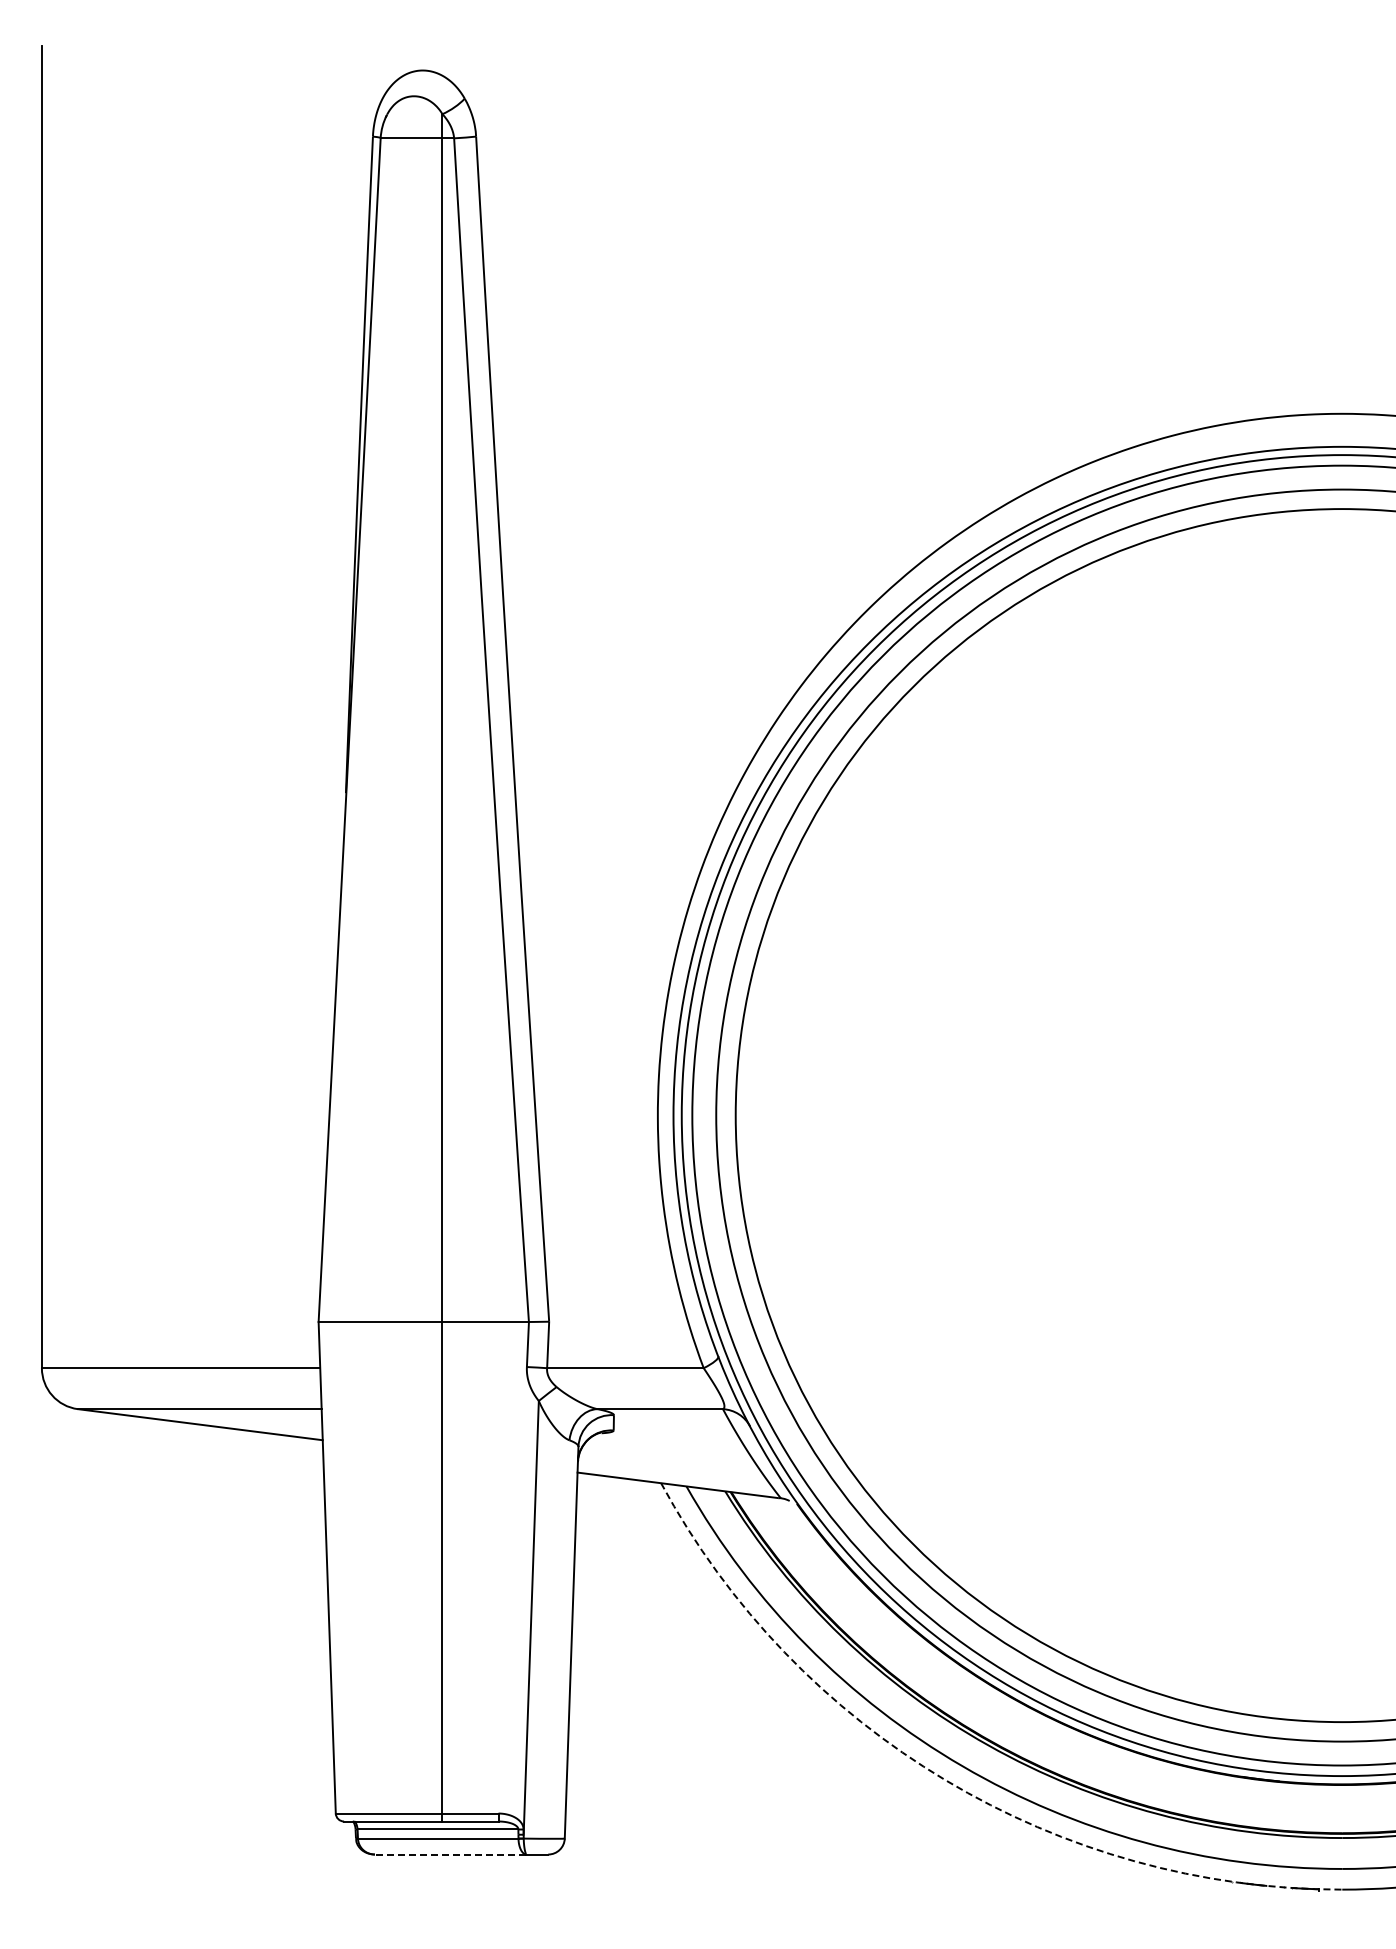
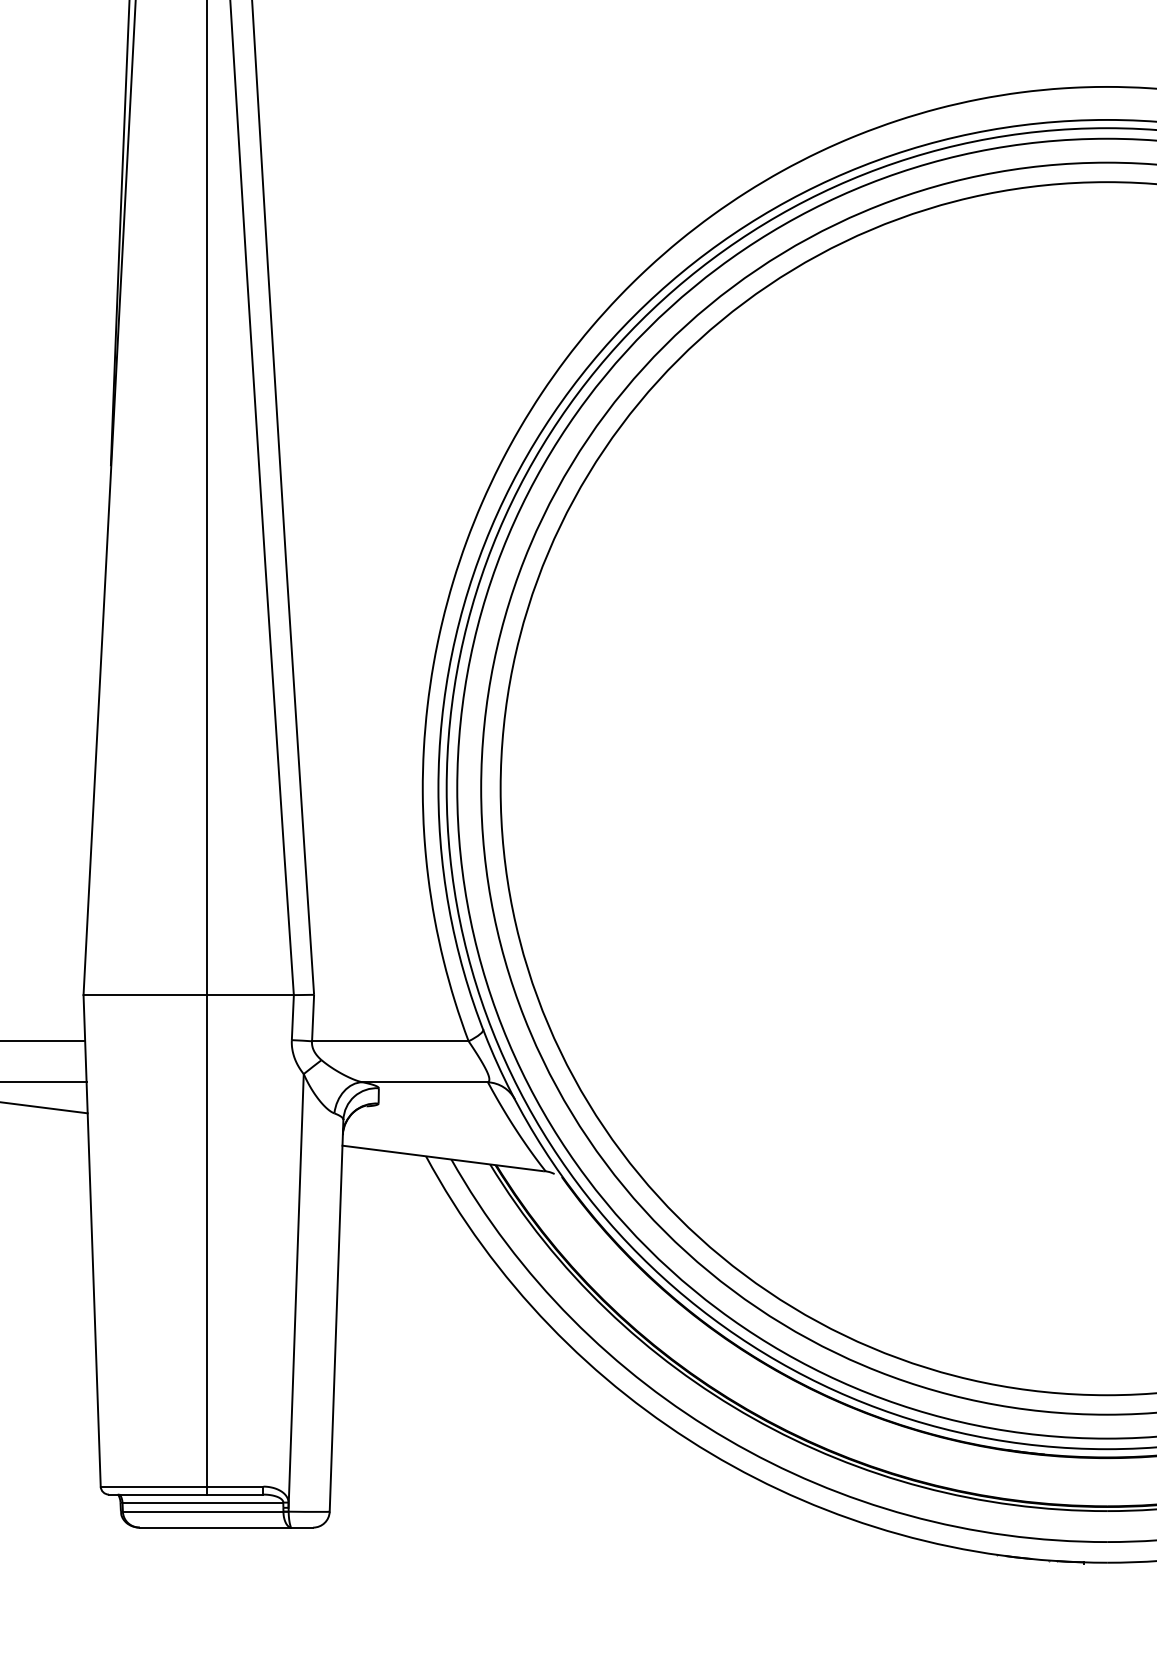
arc: (945, 1780) -> (710, 1453), dashed -> solid
line: (450, 1854) -> (215, 1527), dashed -> solid

